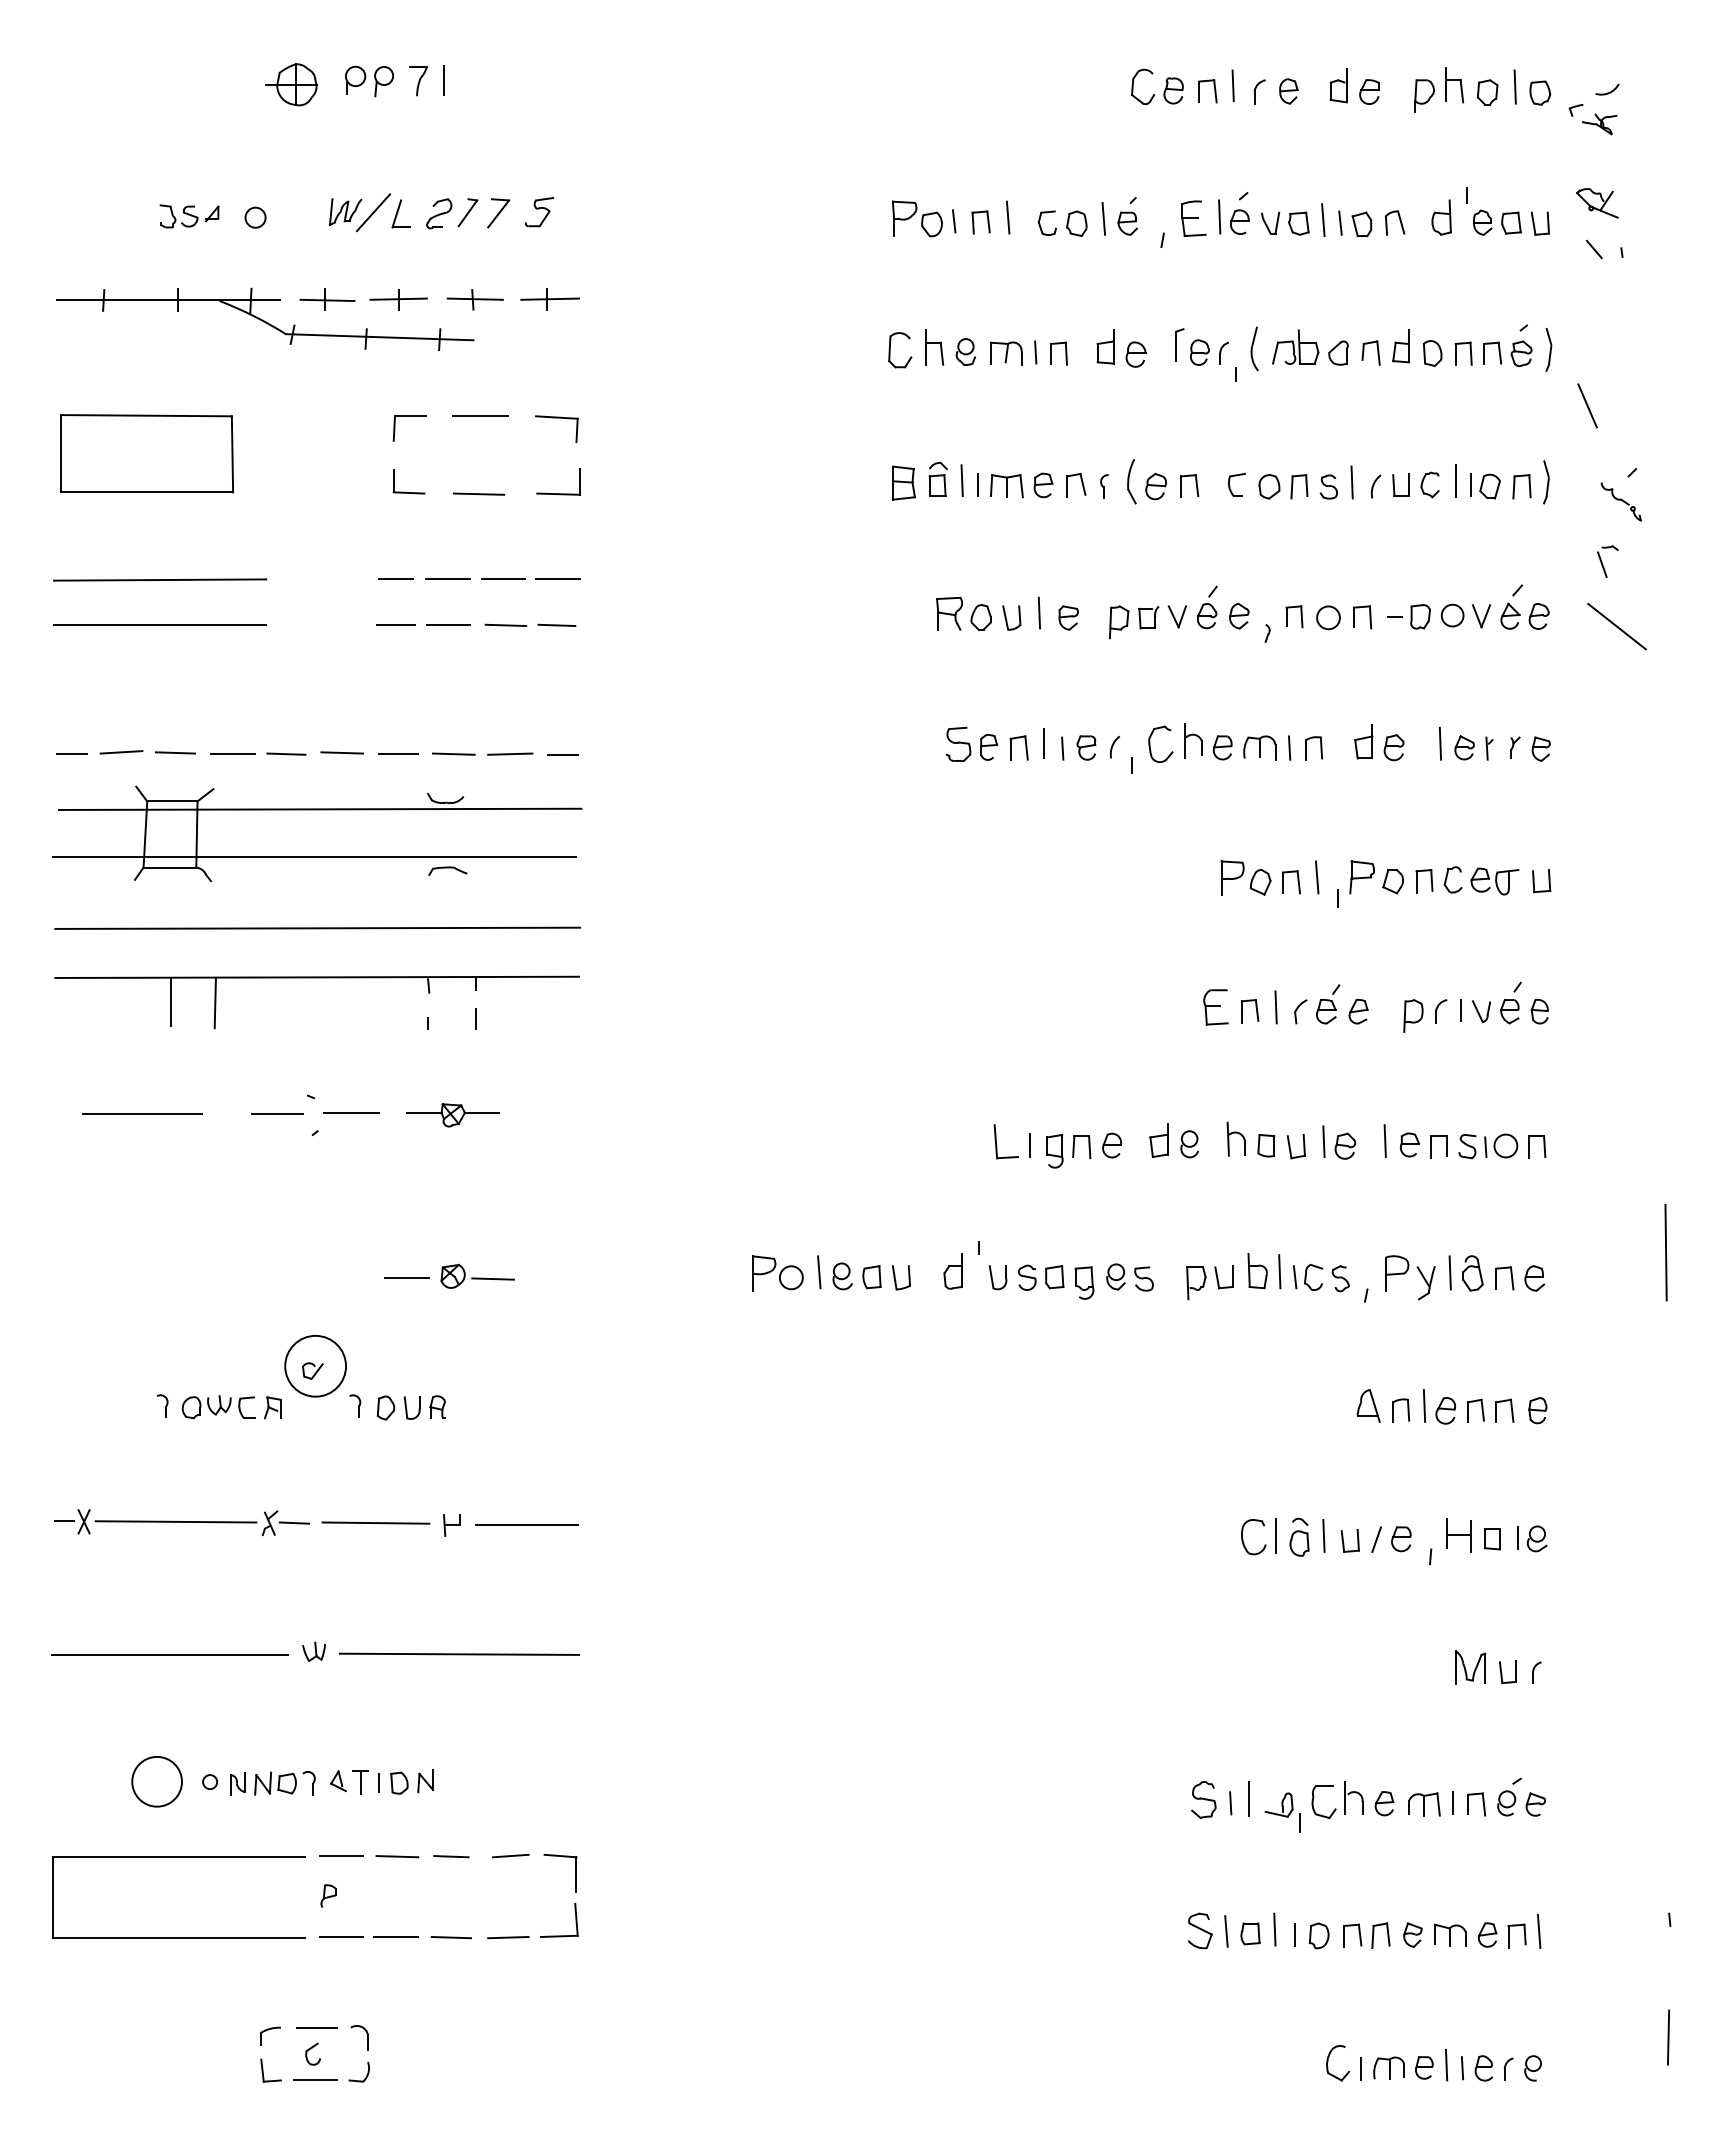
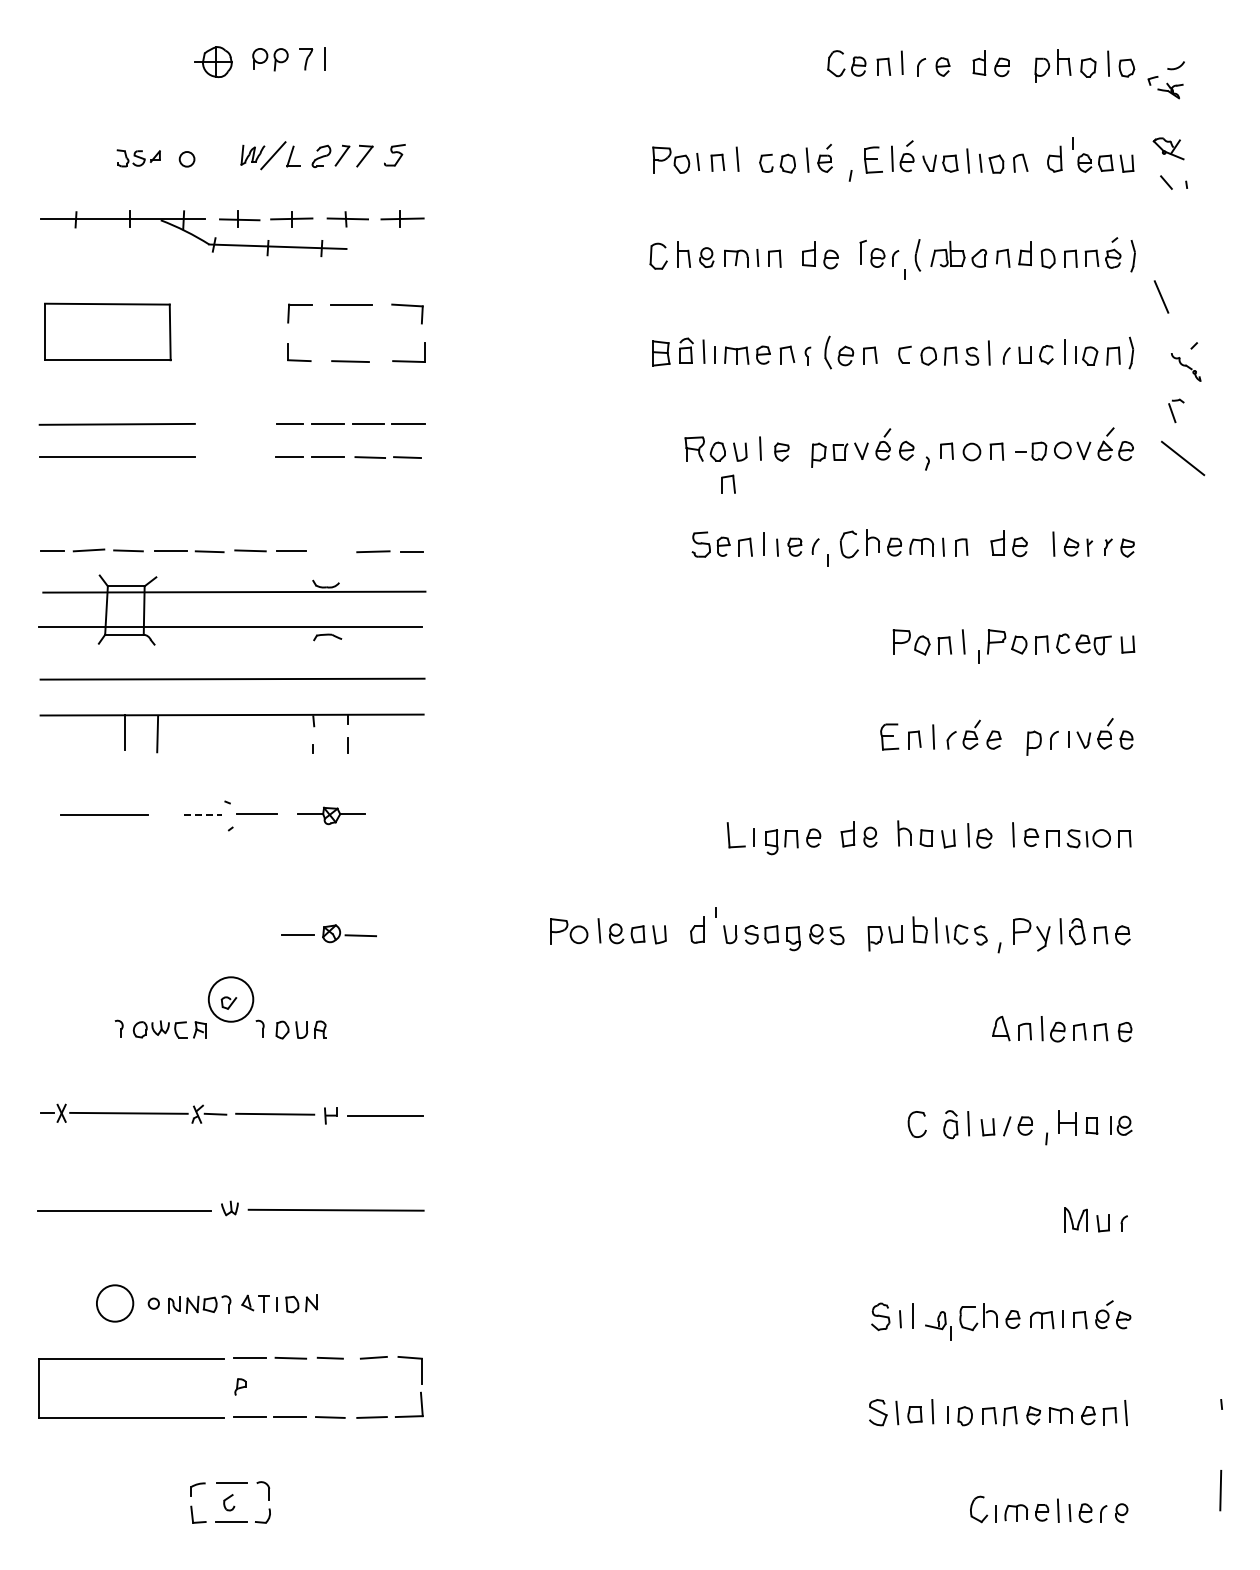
part: (995, 660) -> (728, 483), added
line: (452, 753) -> (331, 551), removed
line: (276, 1114) -> (202, 815), solid -> dashed
line: (1665, 1252) -> (1218, 916), removed
line: (1275, 1535) -> (933, 1123), removed

